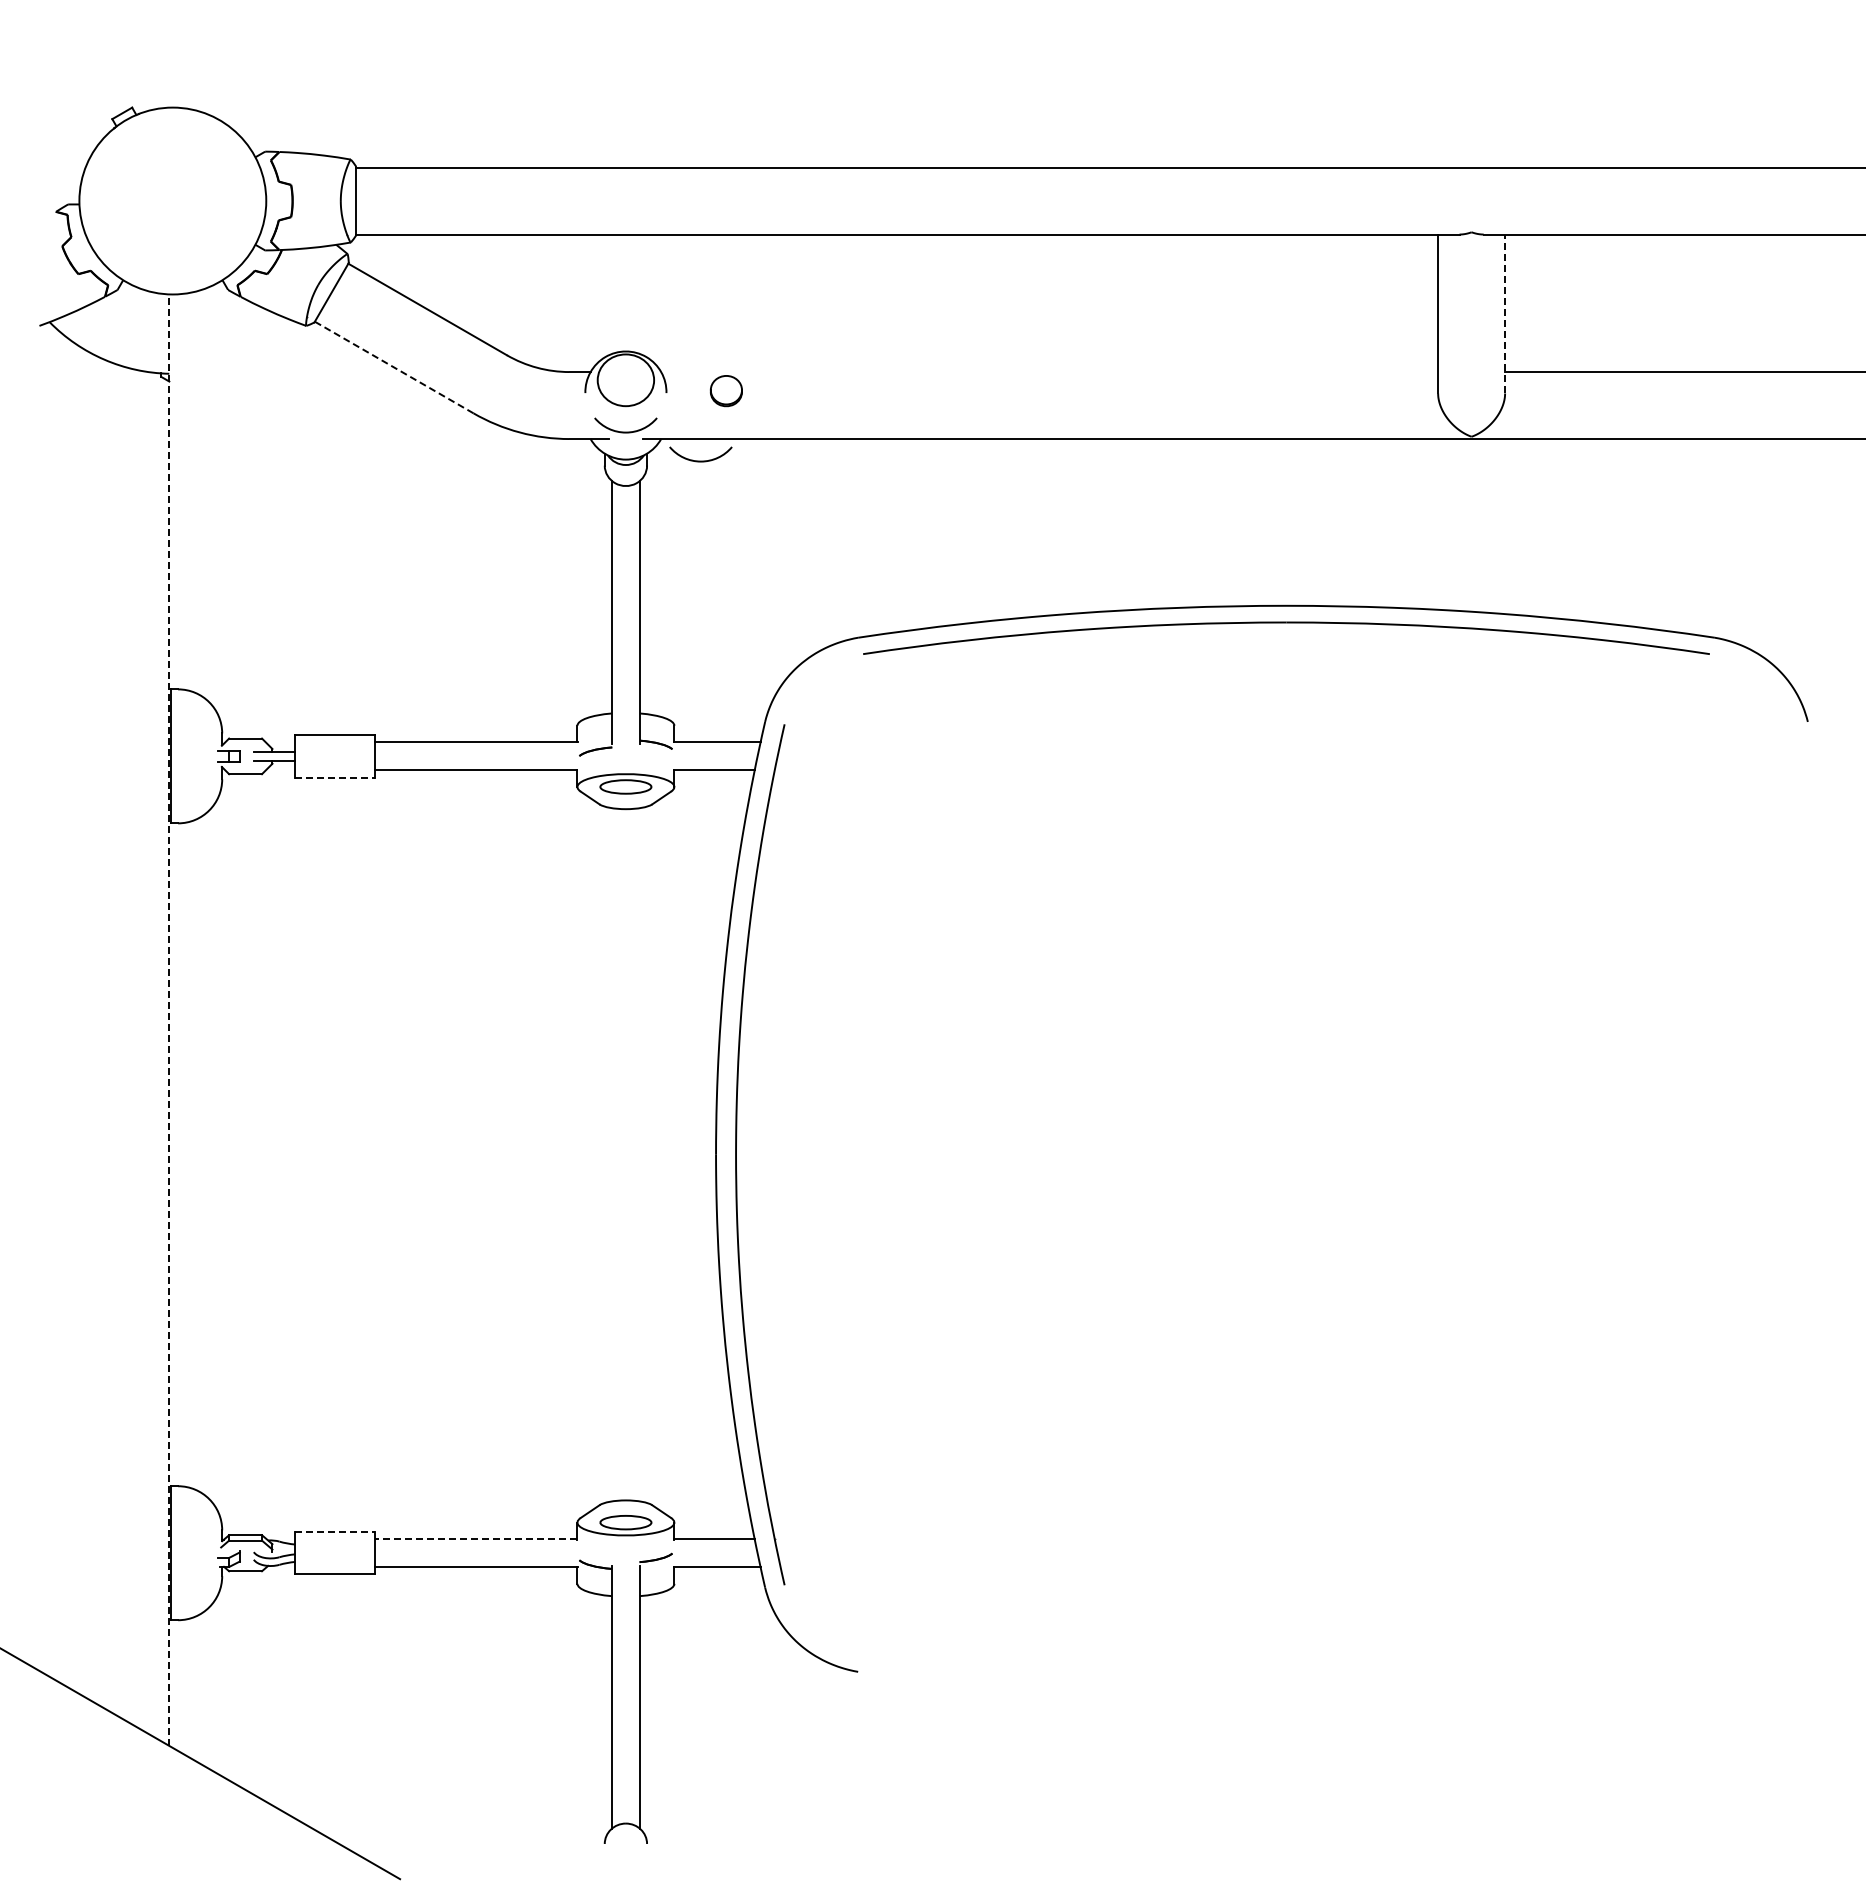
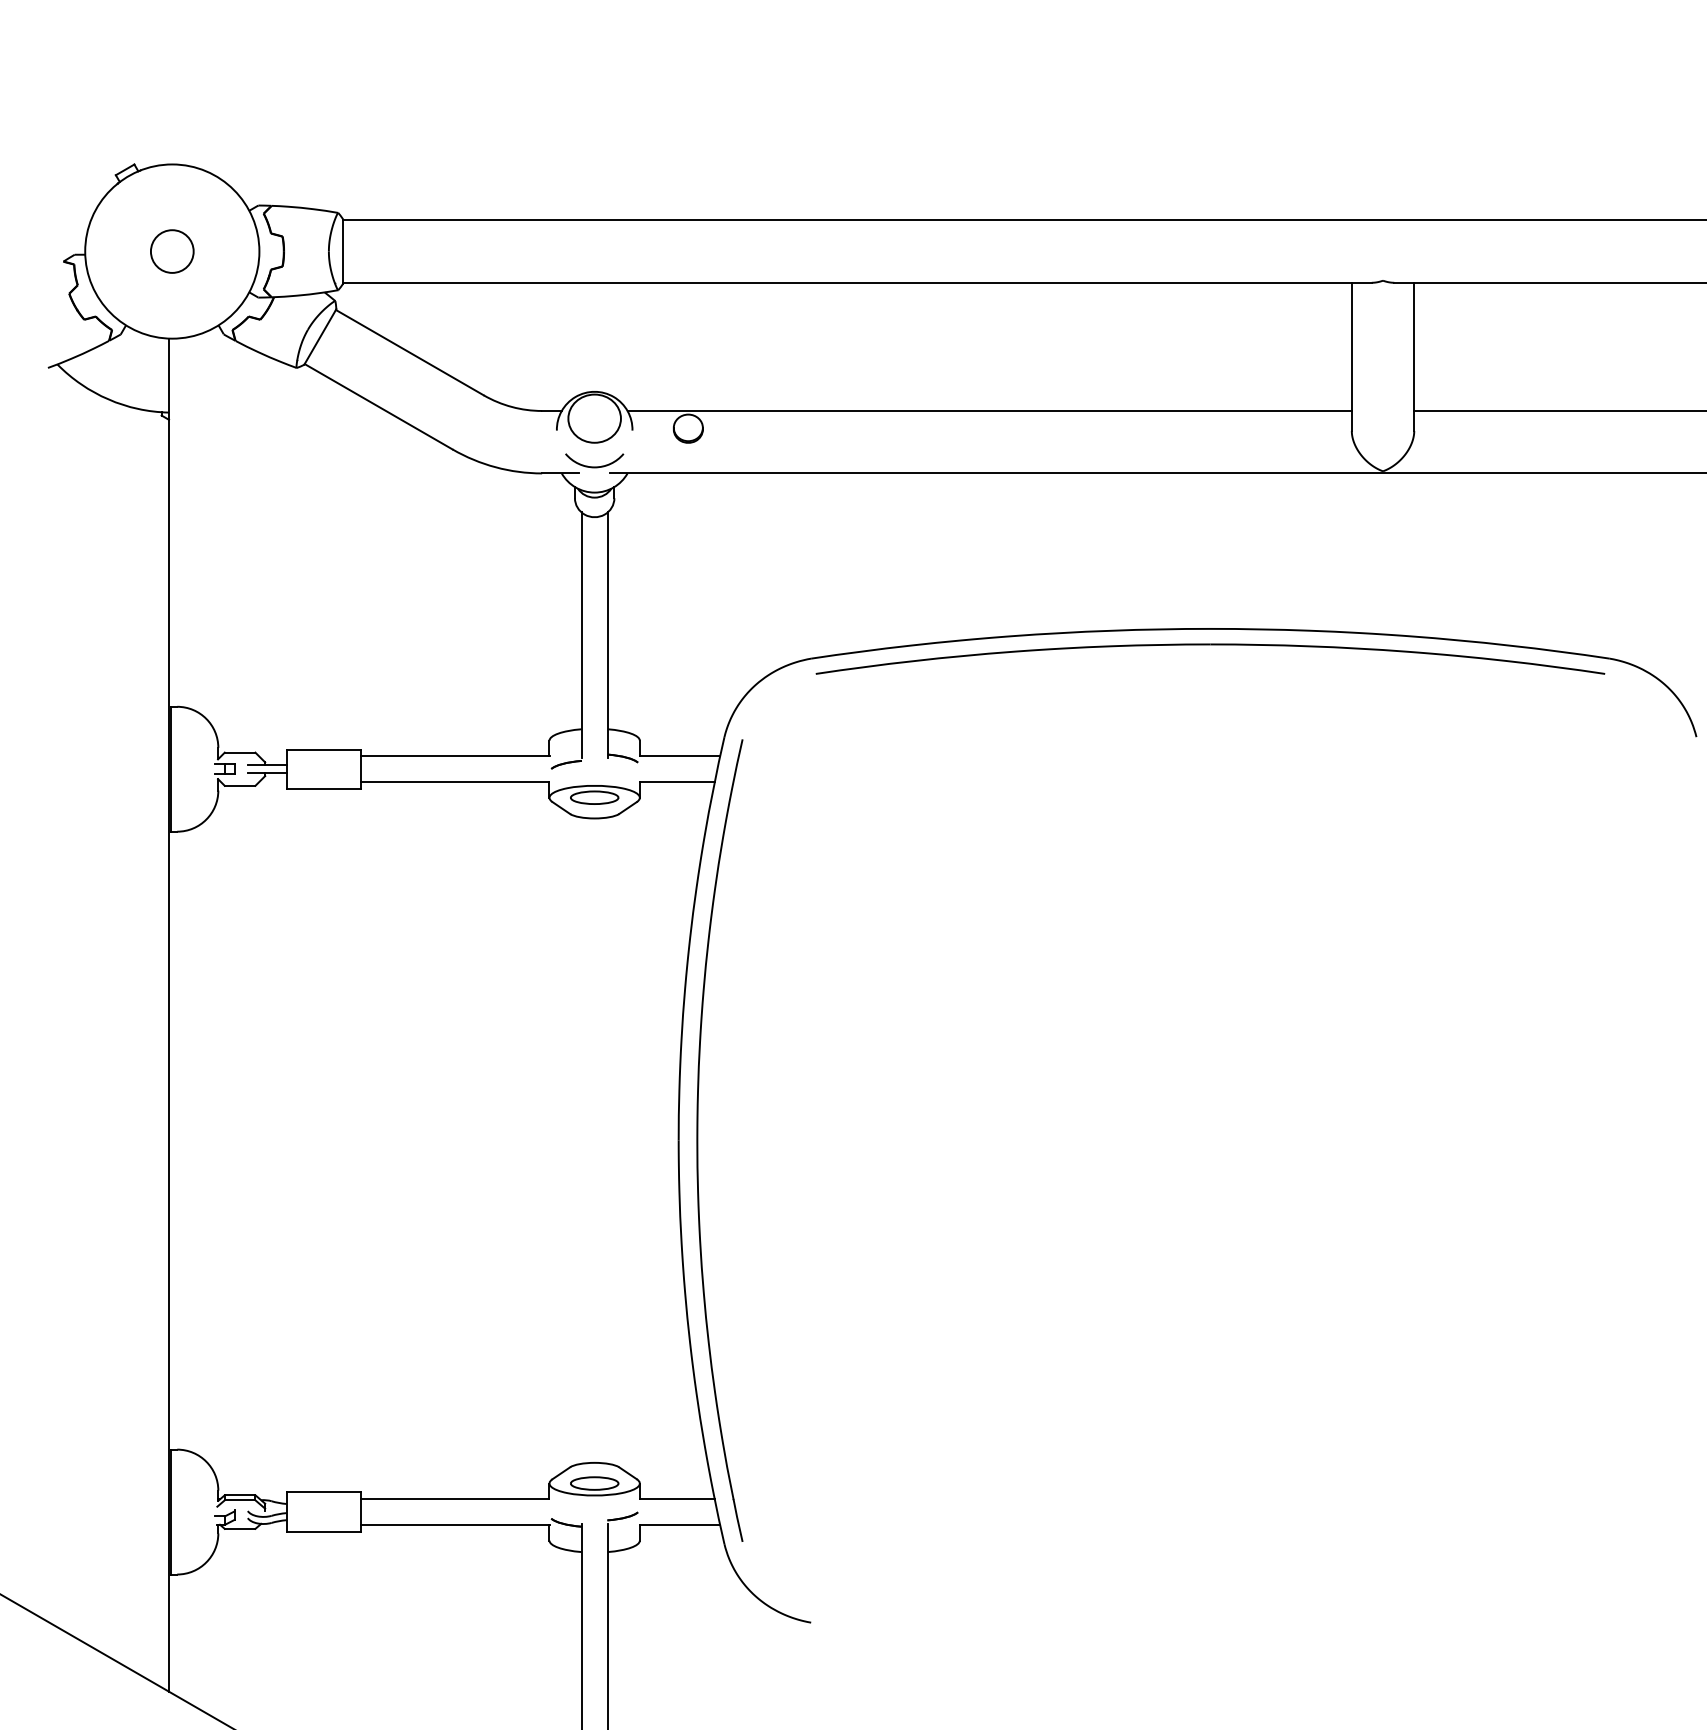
circle: (172, 200) -> (171, 251), added
line: (1505, 313) -> (1414, 356), dashed -> solid
line: (394, 367) -> (378, 406), dashed -> solid
line: (1049, 372) -> (989, 411), added
arc: (700, 460) -> (664, 493), removed
line: (335, 777) -> (323, 788), dashed -> solid
line: (169, 1020) -> (169, 1015), dashed -> solid
line: (335, 1532) -> (323, 1492), dashed -> solid
line: (475, 1539) -> (454, 1499), dashed -> solid

